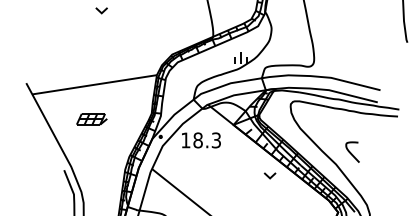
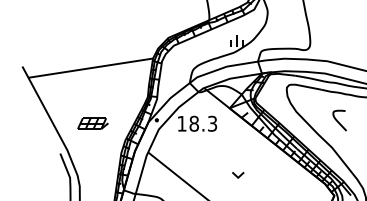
part: (91, 119) -> (92, 123), moved
curve: (351, 152) -> (338, 120), moved
part: (269, 175) -> (237, 174), moved

